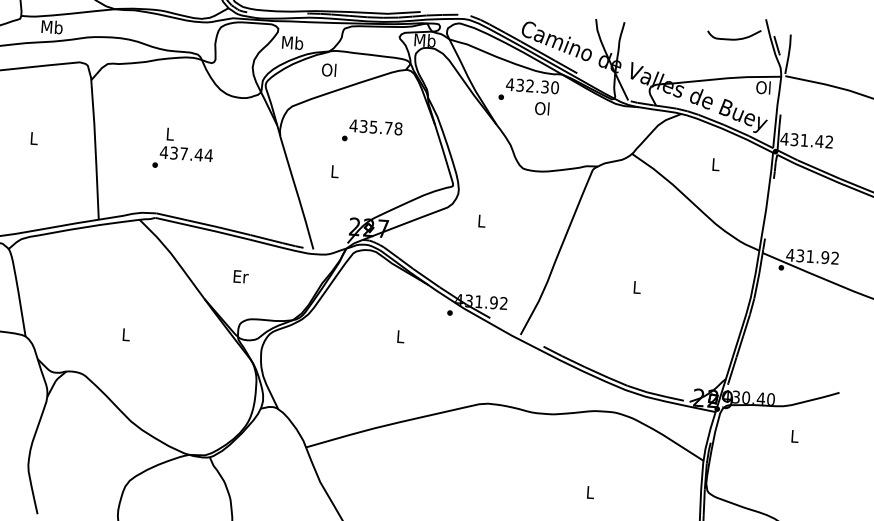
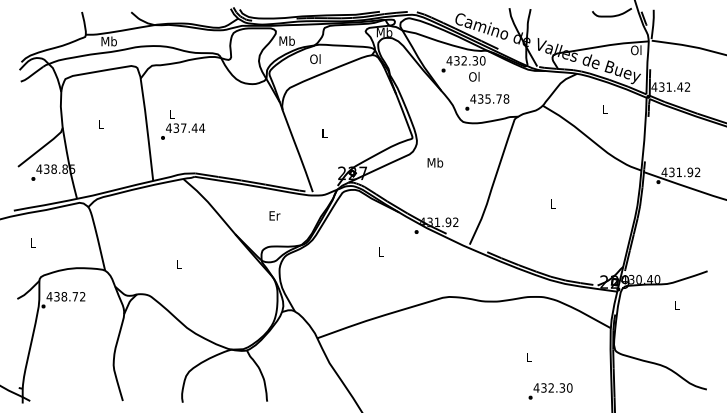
text: (372, 131) -> (487, 102), moved
text: (184, 148) -> (183, 124), moved
text: (481, 220) -> (435, 162), L -> Mb
text: (240, 276) -> (274, 215), moved

